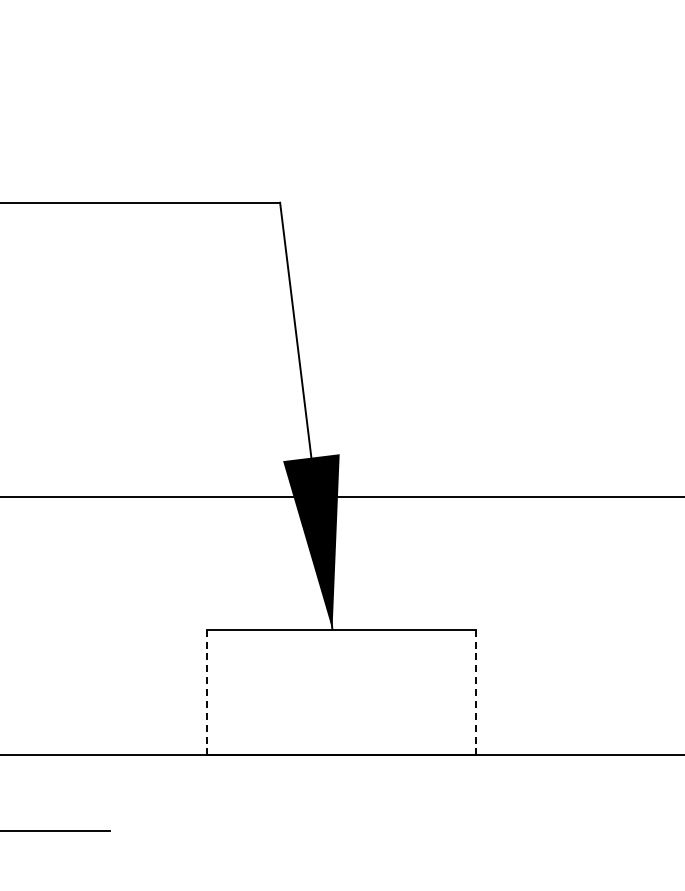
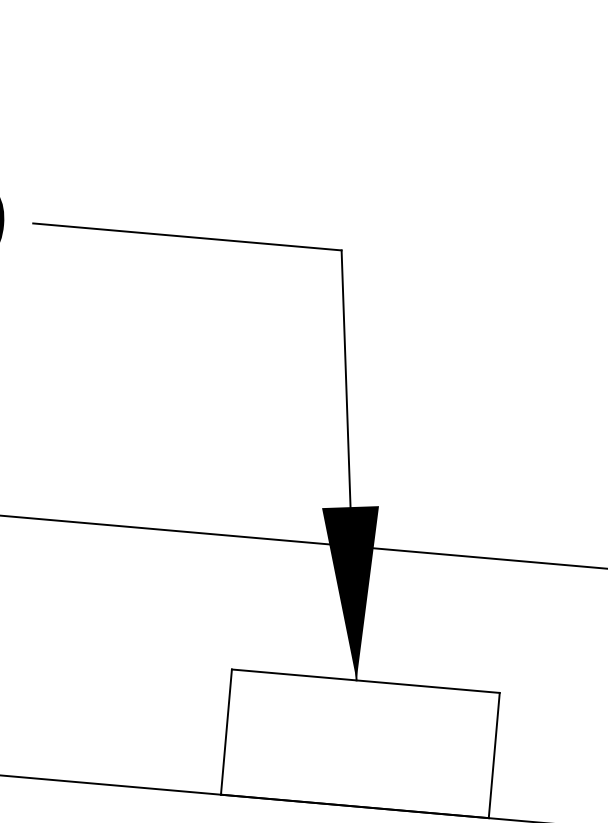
line: (207, 692) -> (226, 731), dashed -> solid
line: (476, 692) -> (494, 755), dashed -> solid

